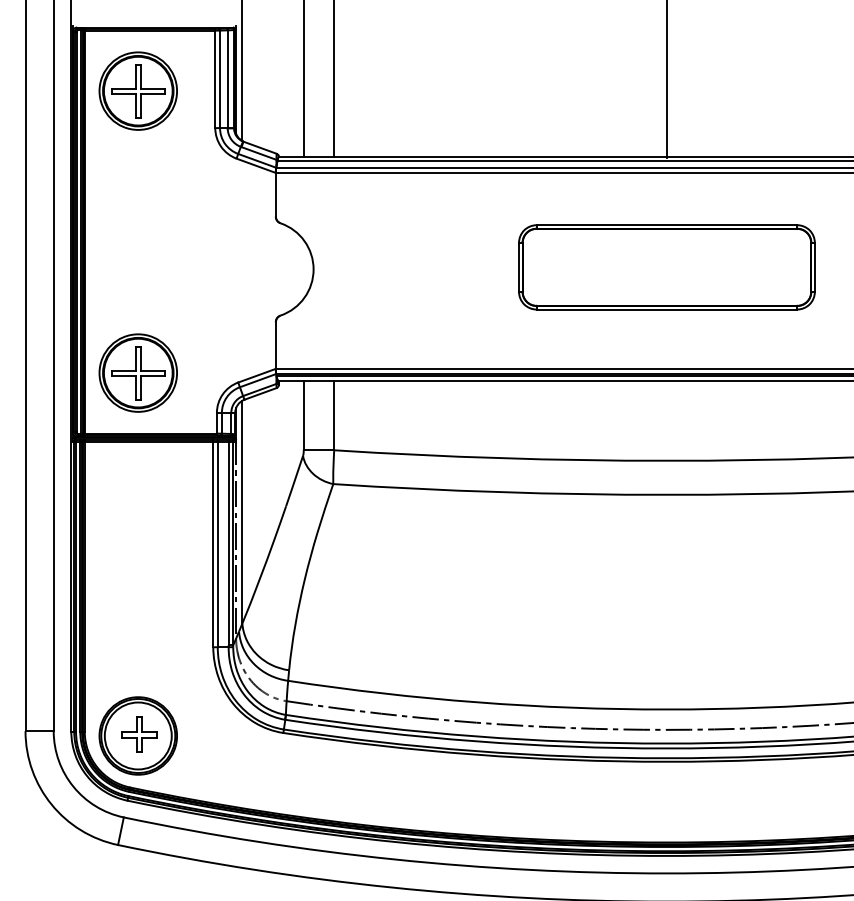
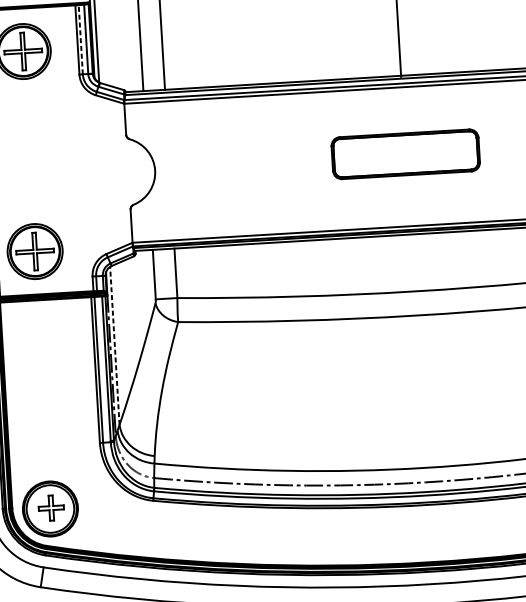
line: (220, 79) -> (81, 39), solid -> dashed
part: (666, 267) -> (405, 154), size x0.7
line: (242, 511) -> (114, 345), solid -> dashed

